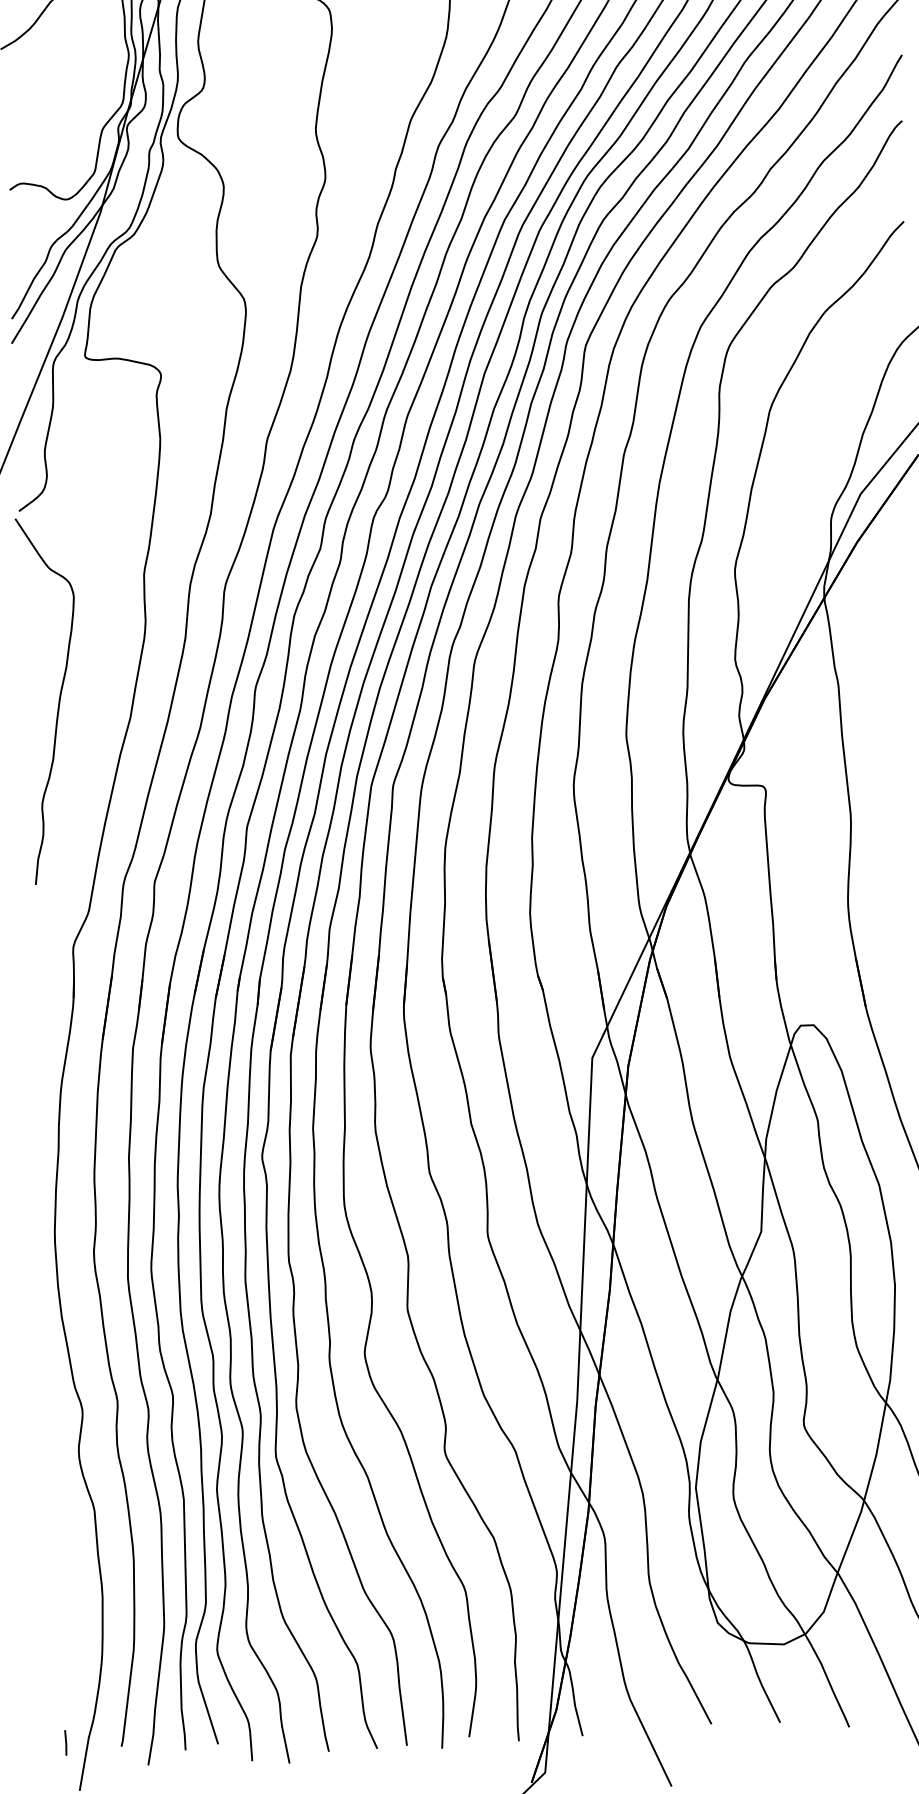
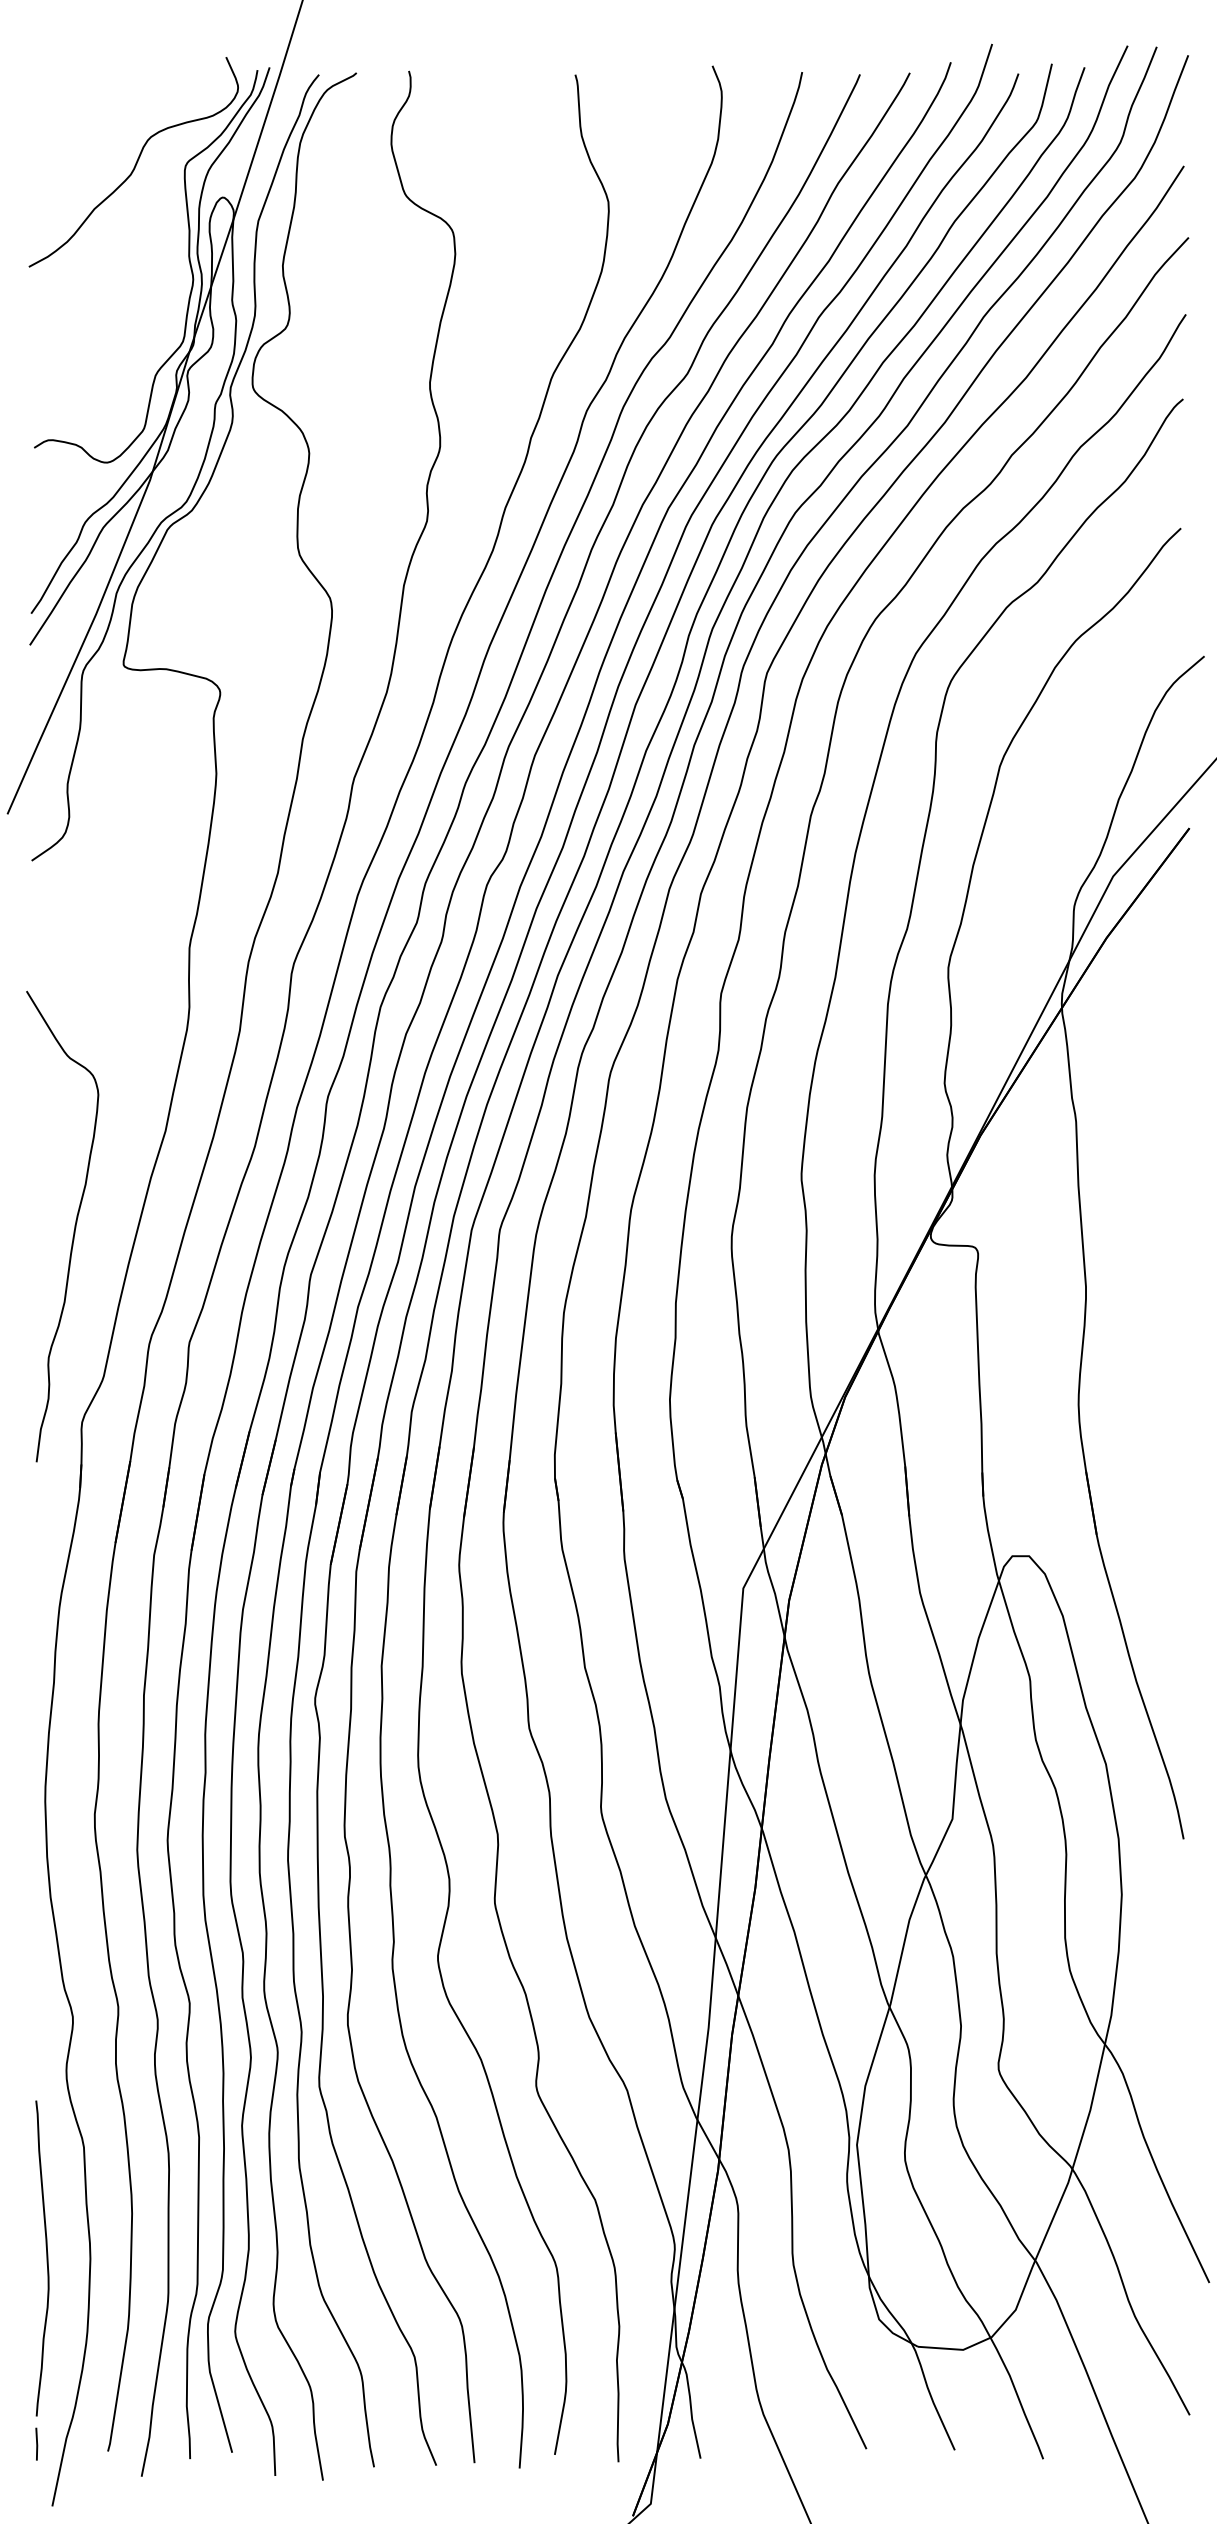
curve: (58, 703) -> (73, 1230), moved
curve: (68, 1598) -> (46, 2258), added

